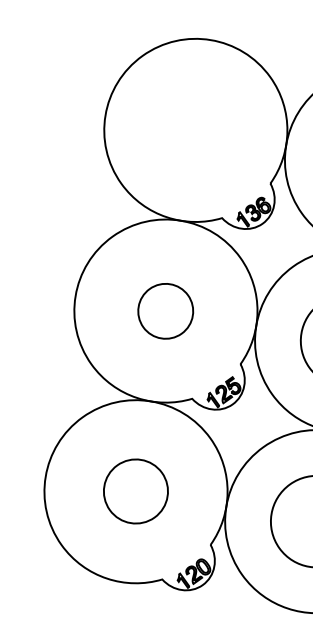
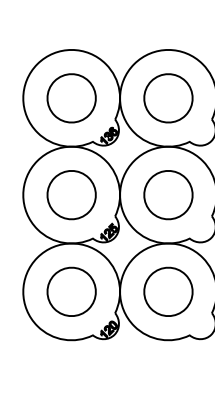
part: (195, 130) -> (71, 98), added
part: (165, 311) -> (71, 195), size x1.67
part: (135, 490) -> (71, 291), size x1.43

